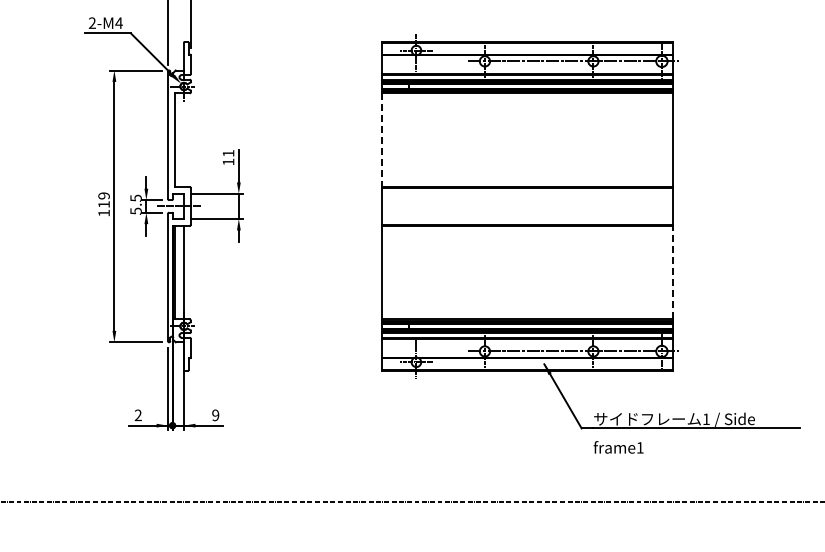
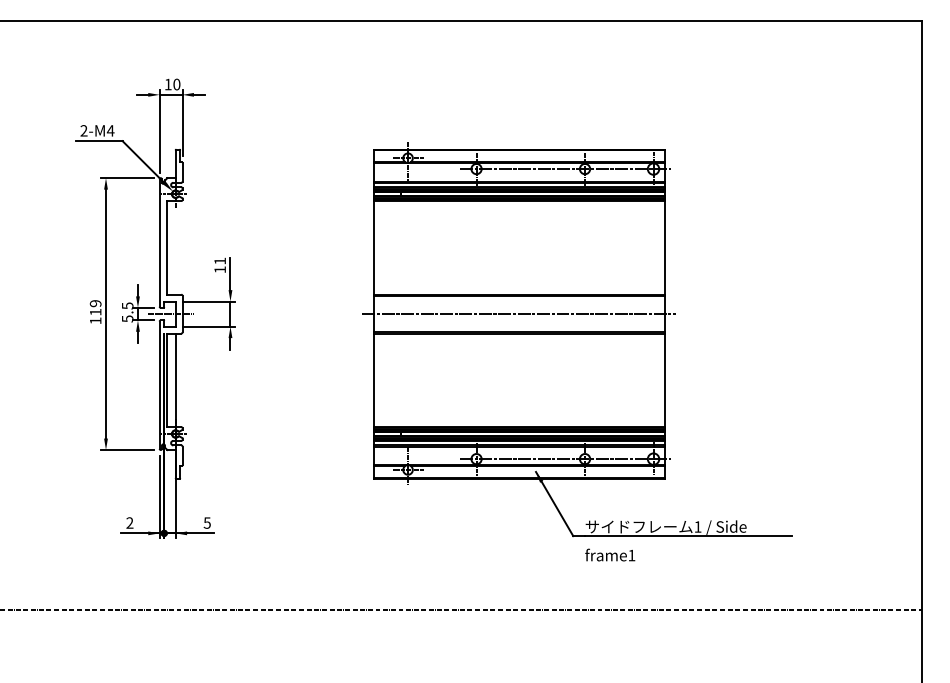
line: (381, 139) -> (373, 247), dashed -> solid
line: (527, 206) -> (519, 314), added
line: (672, 272) -> (664, 380), dashed -> solid
text: (214, 414) -> (206, 522), 9 -> 5

